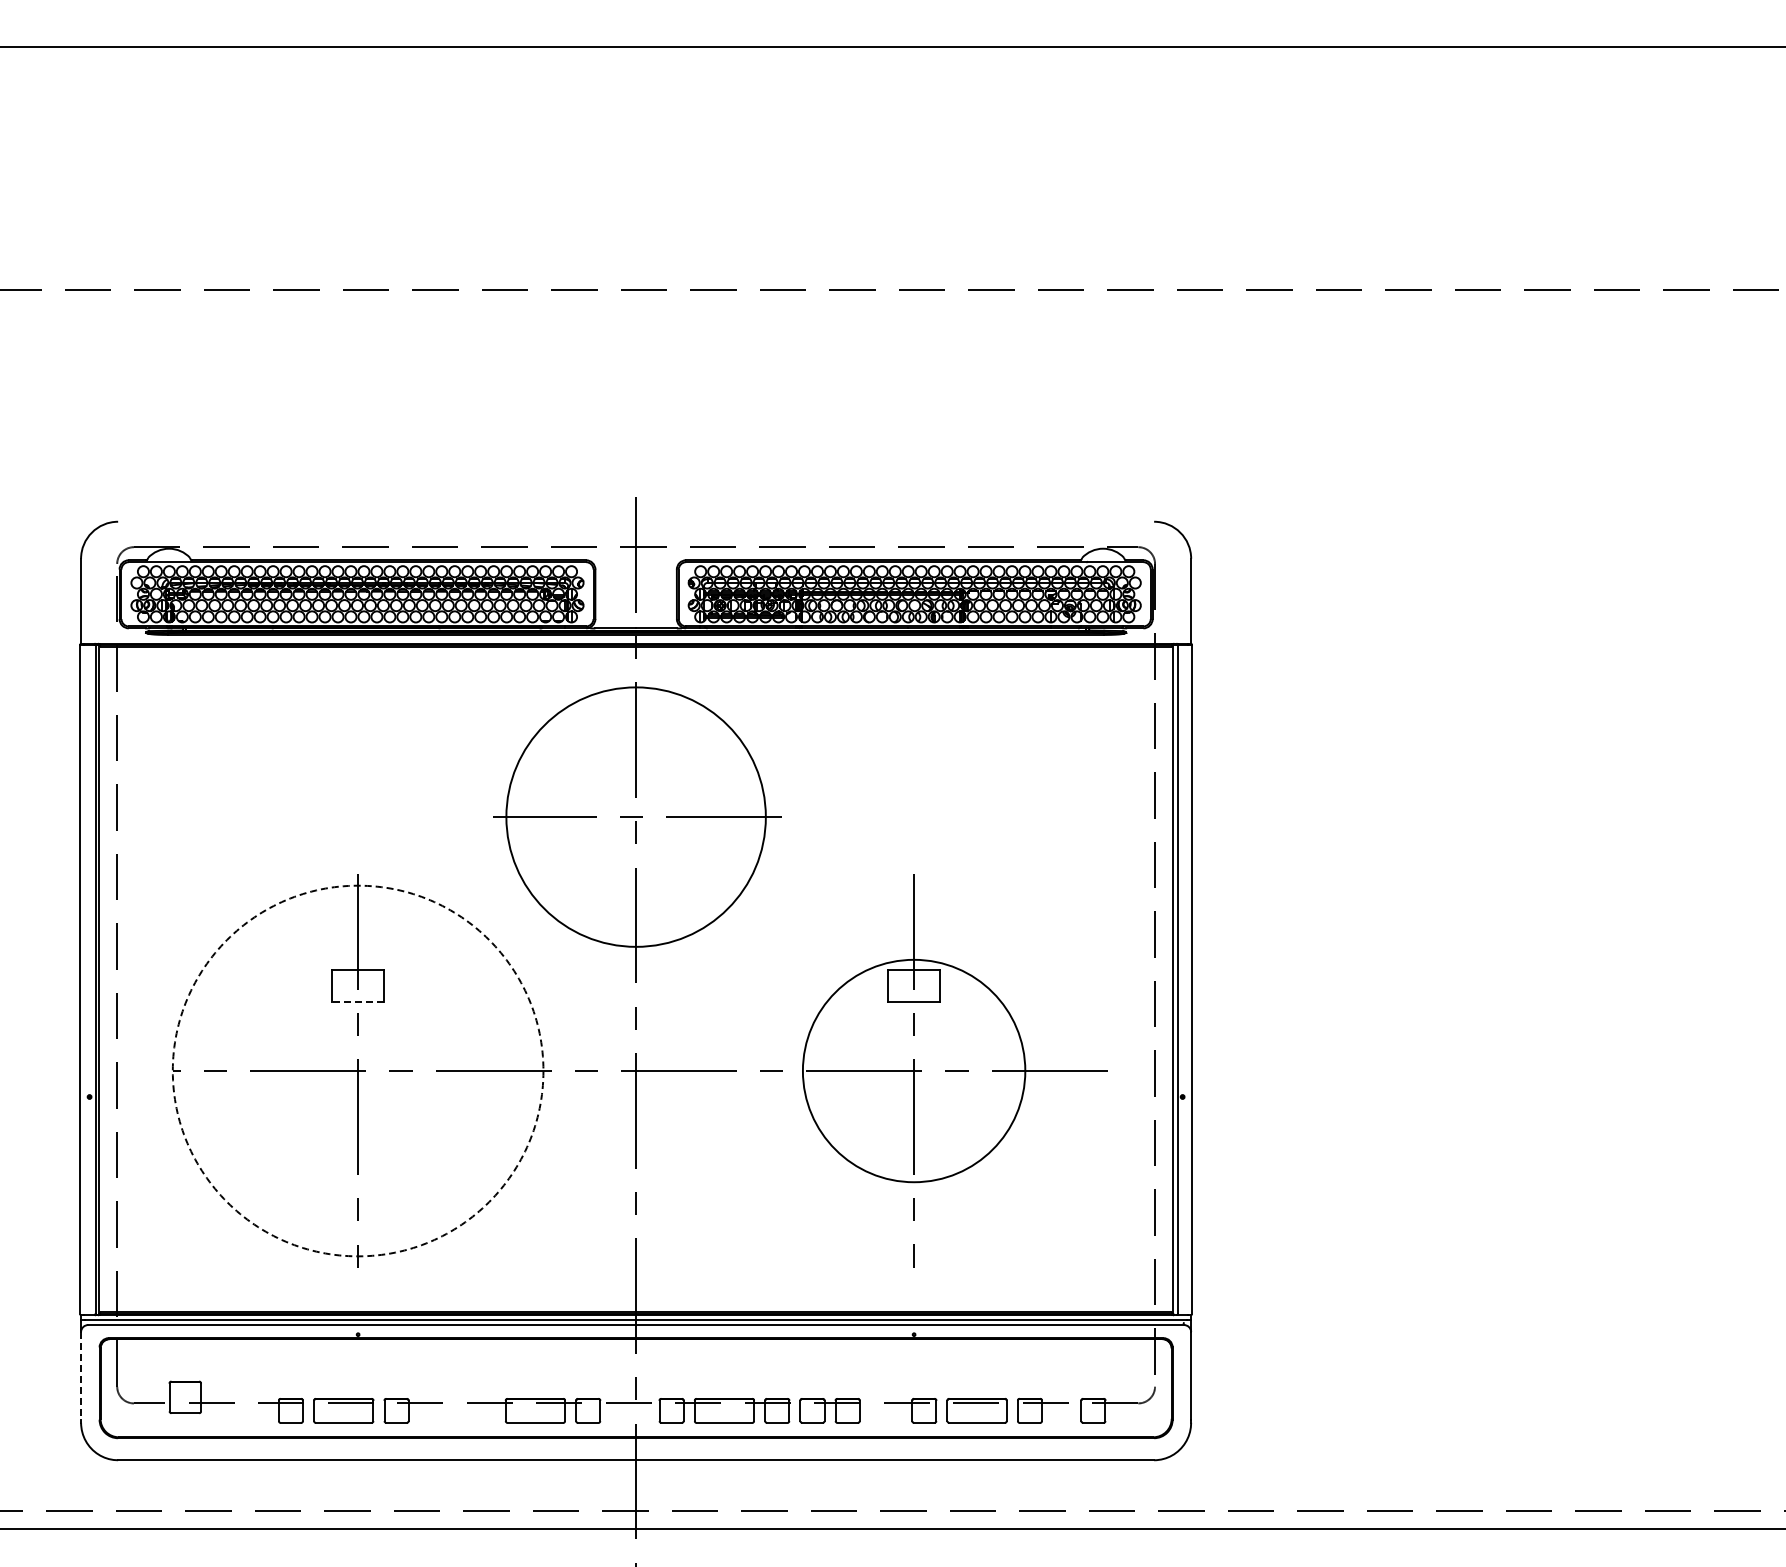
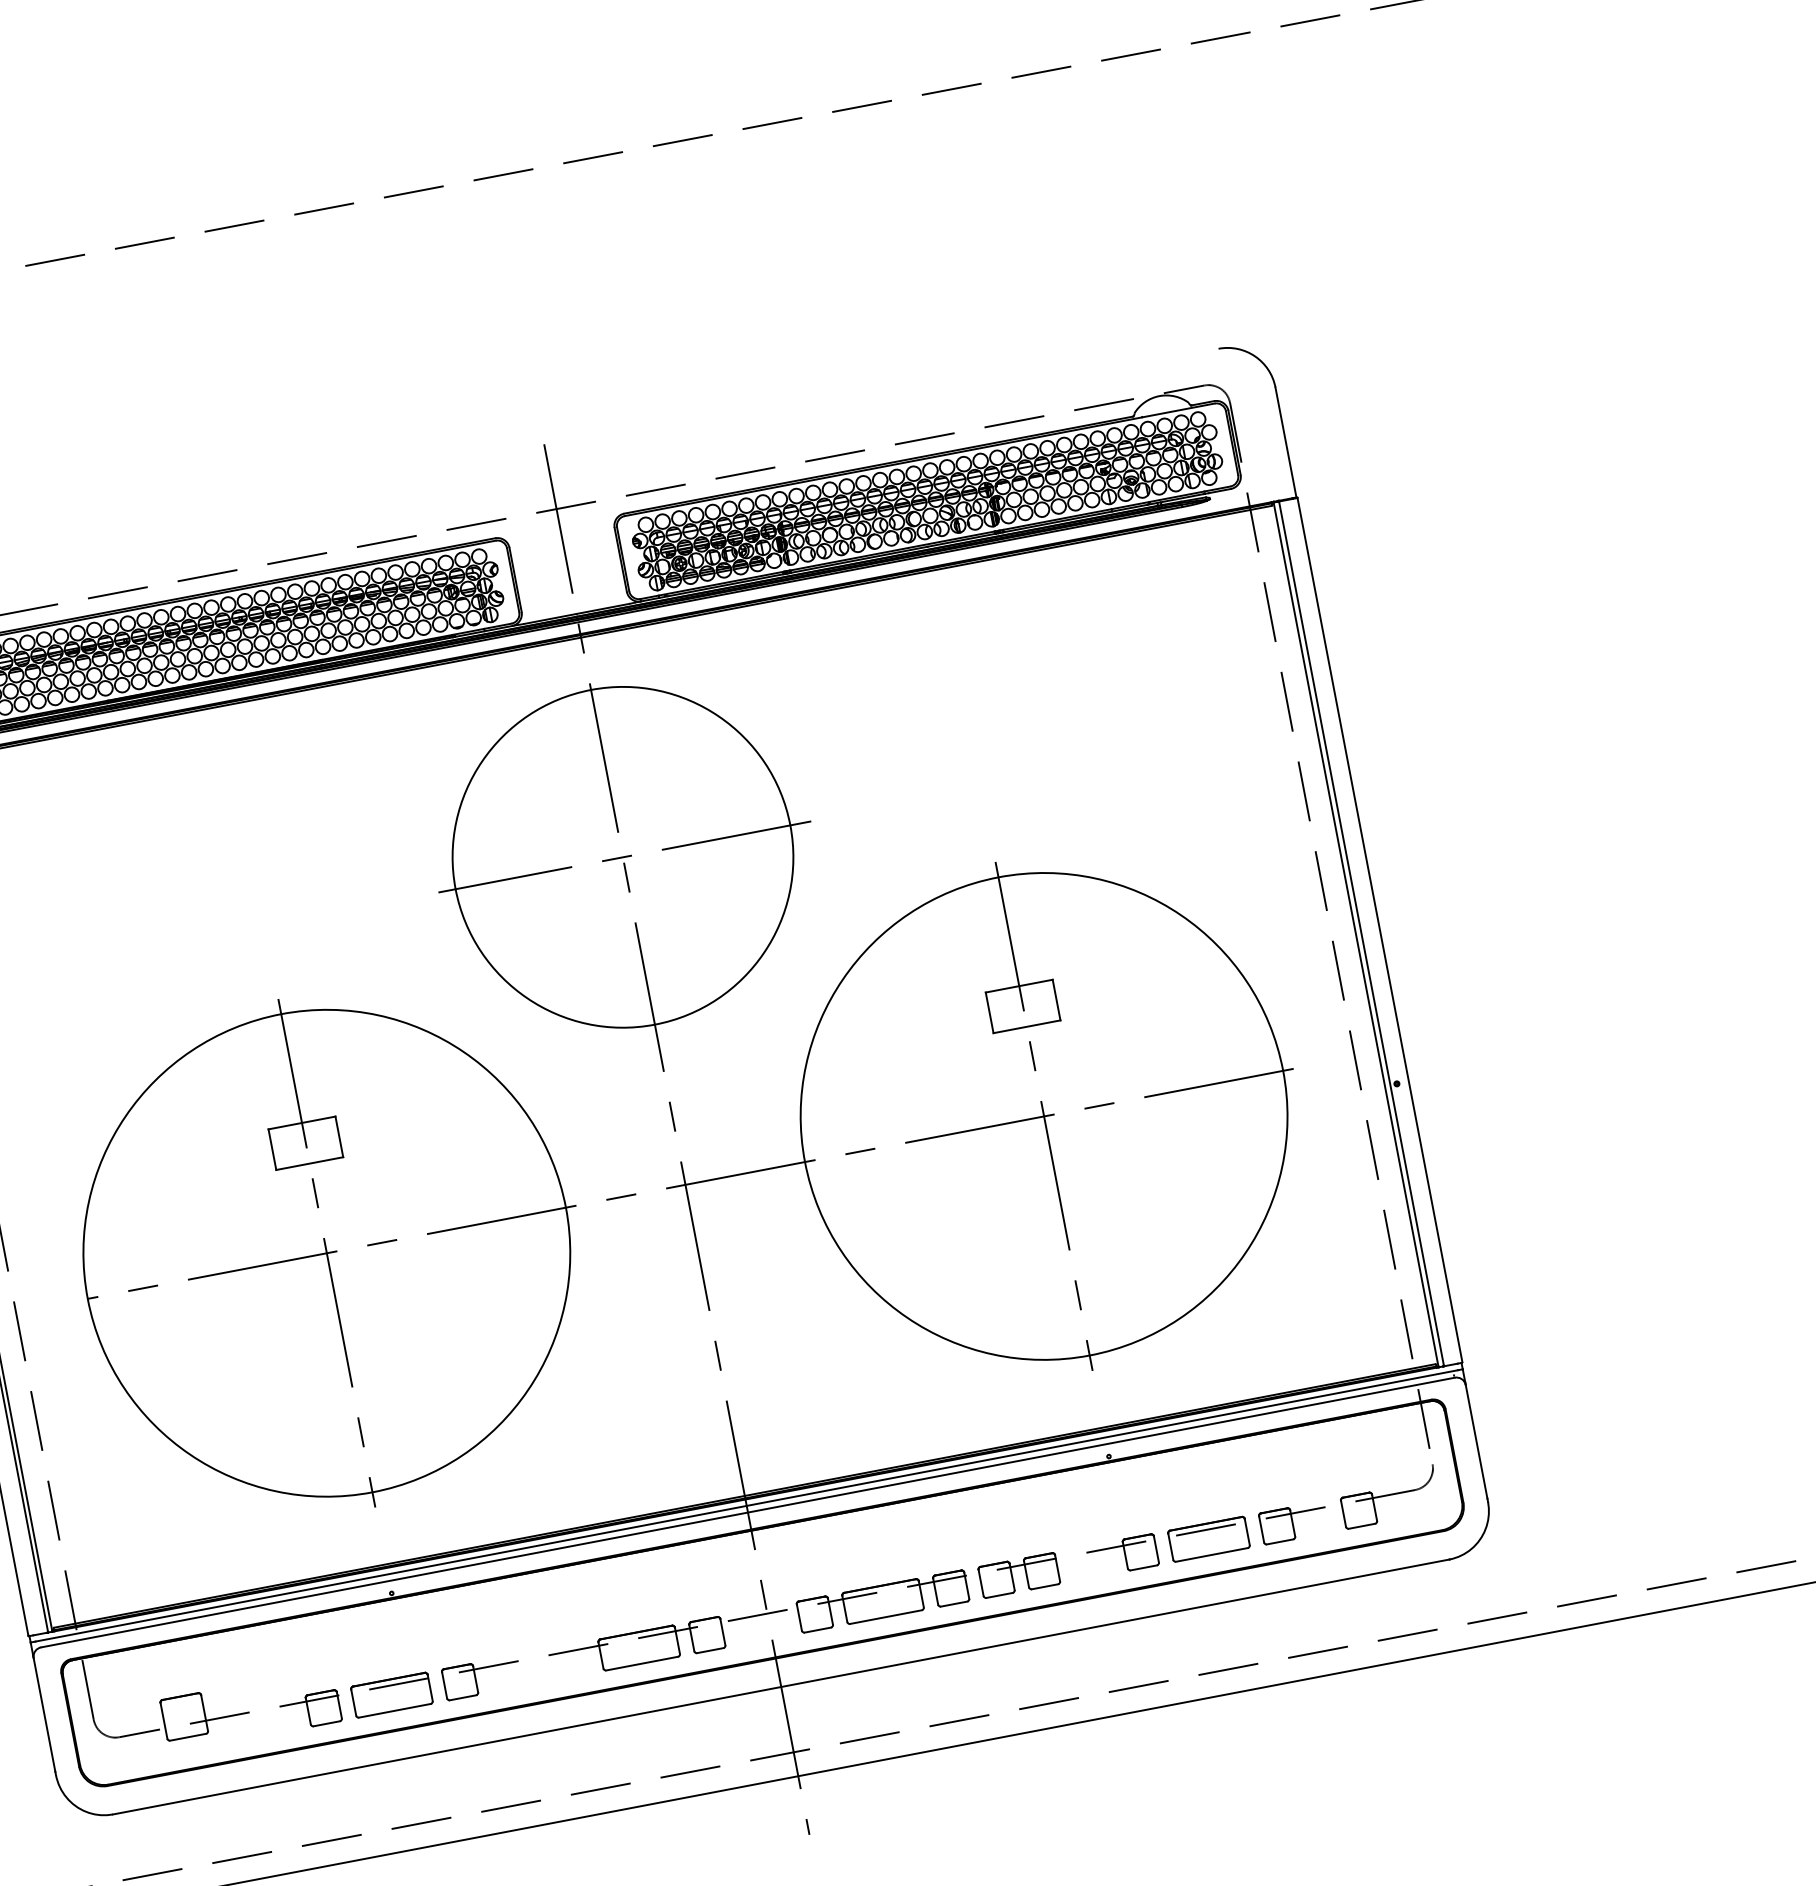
line: (358, 1001) -> (310, 1163), dashed -> solid
circle: (357, 1070) -> (325, 1252), dashed -> solid
circle: (913, 1070) -> (1043, 1115), size x1.67
line: (81, 1376) -> (45, 1715), dashed -> solid

